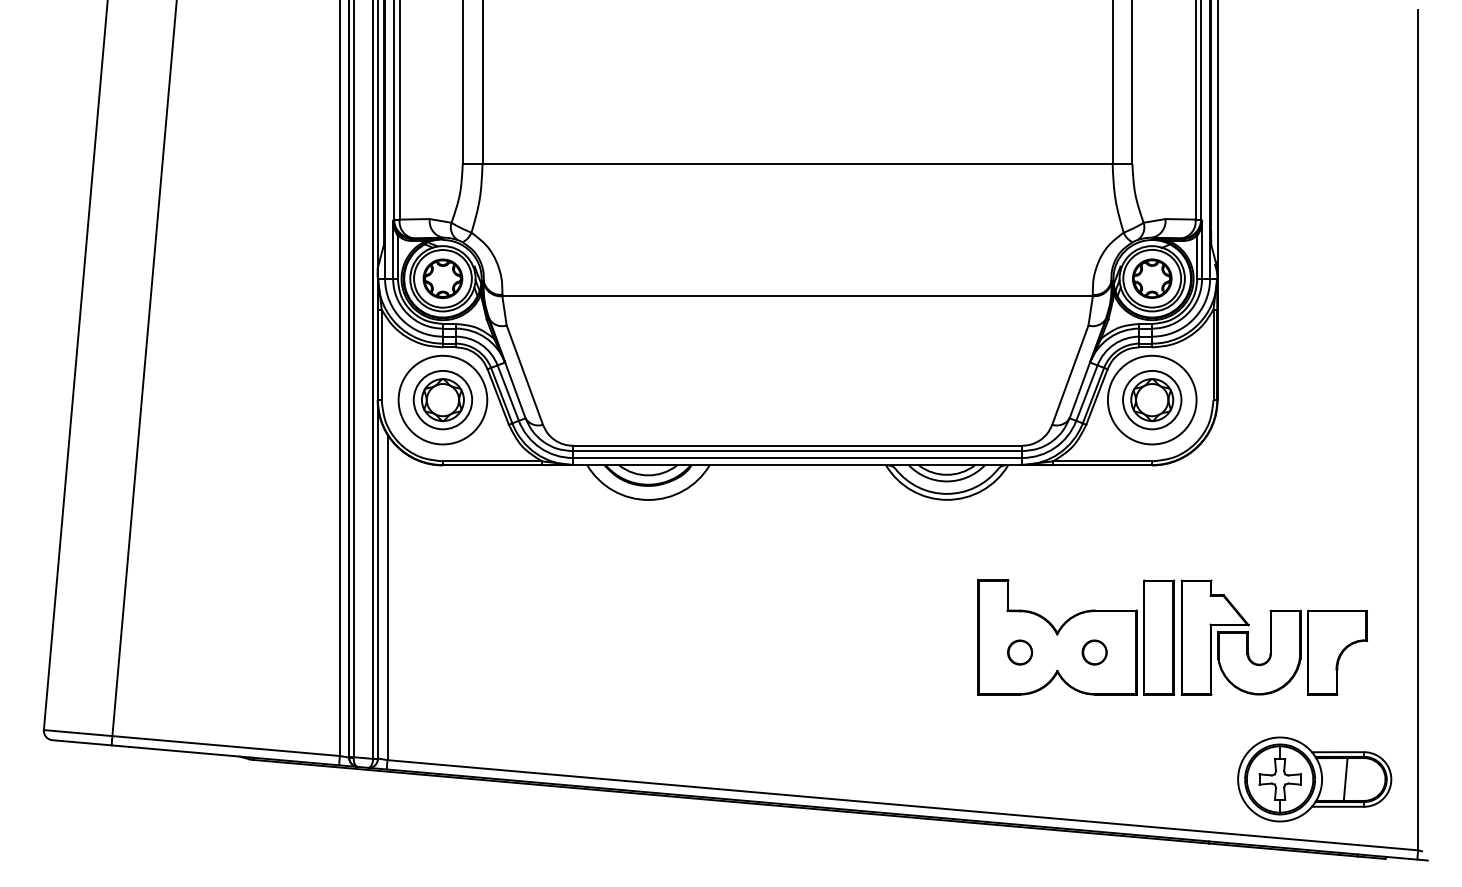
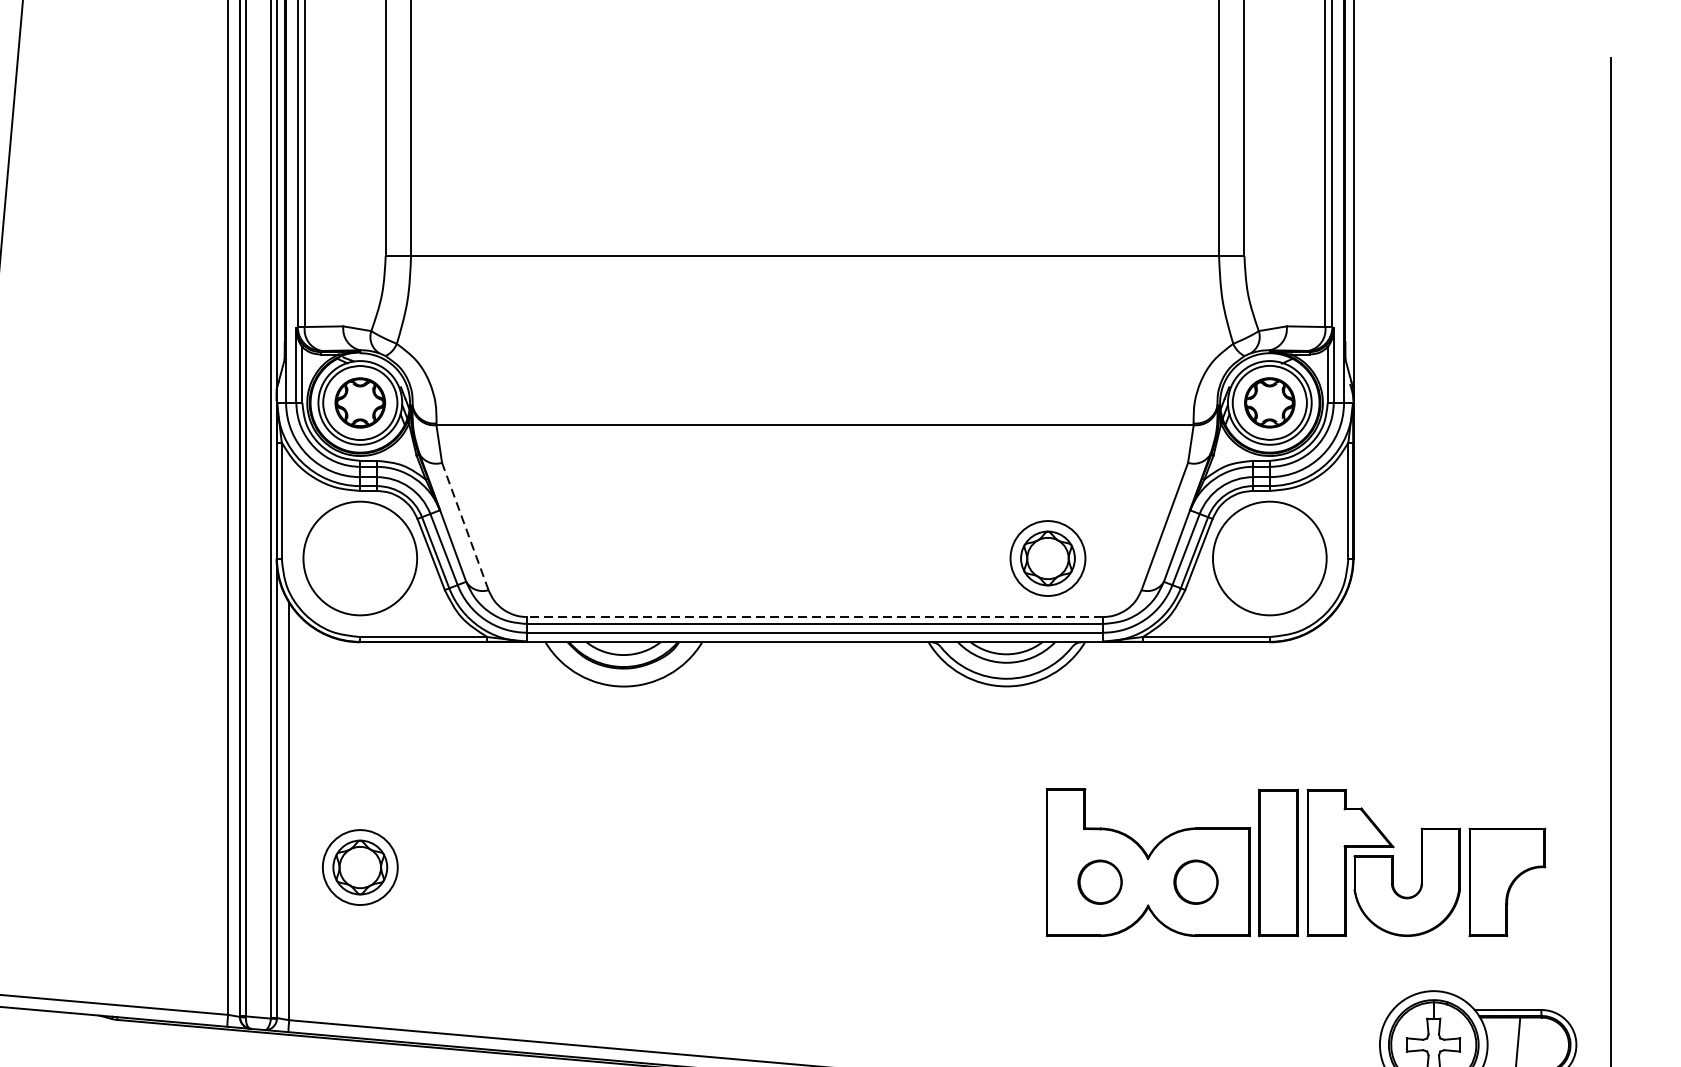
line: (524, 375) -> (464, 526), solid -> dashed
part: (442, 400) -> (359, 868), moved
part: (1152, 400) -> (1048, 559), moved
line: (797, 445) -> (814, 616), solid -> dashed
circle: (1020, 652) -> (1100, 882), size x1.4
circle: (1094, 652) -> (1195, 882), size x1.4

